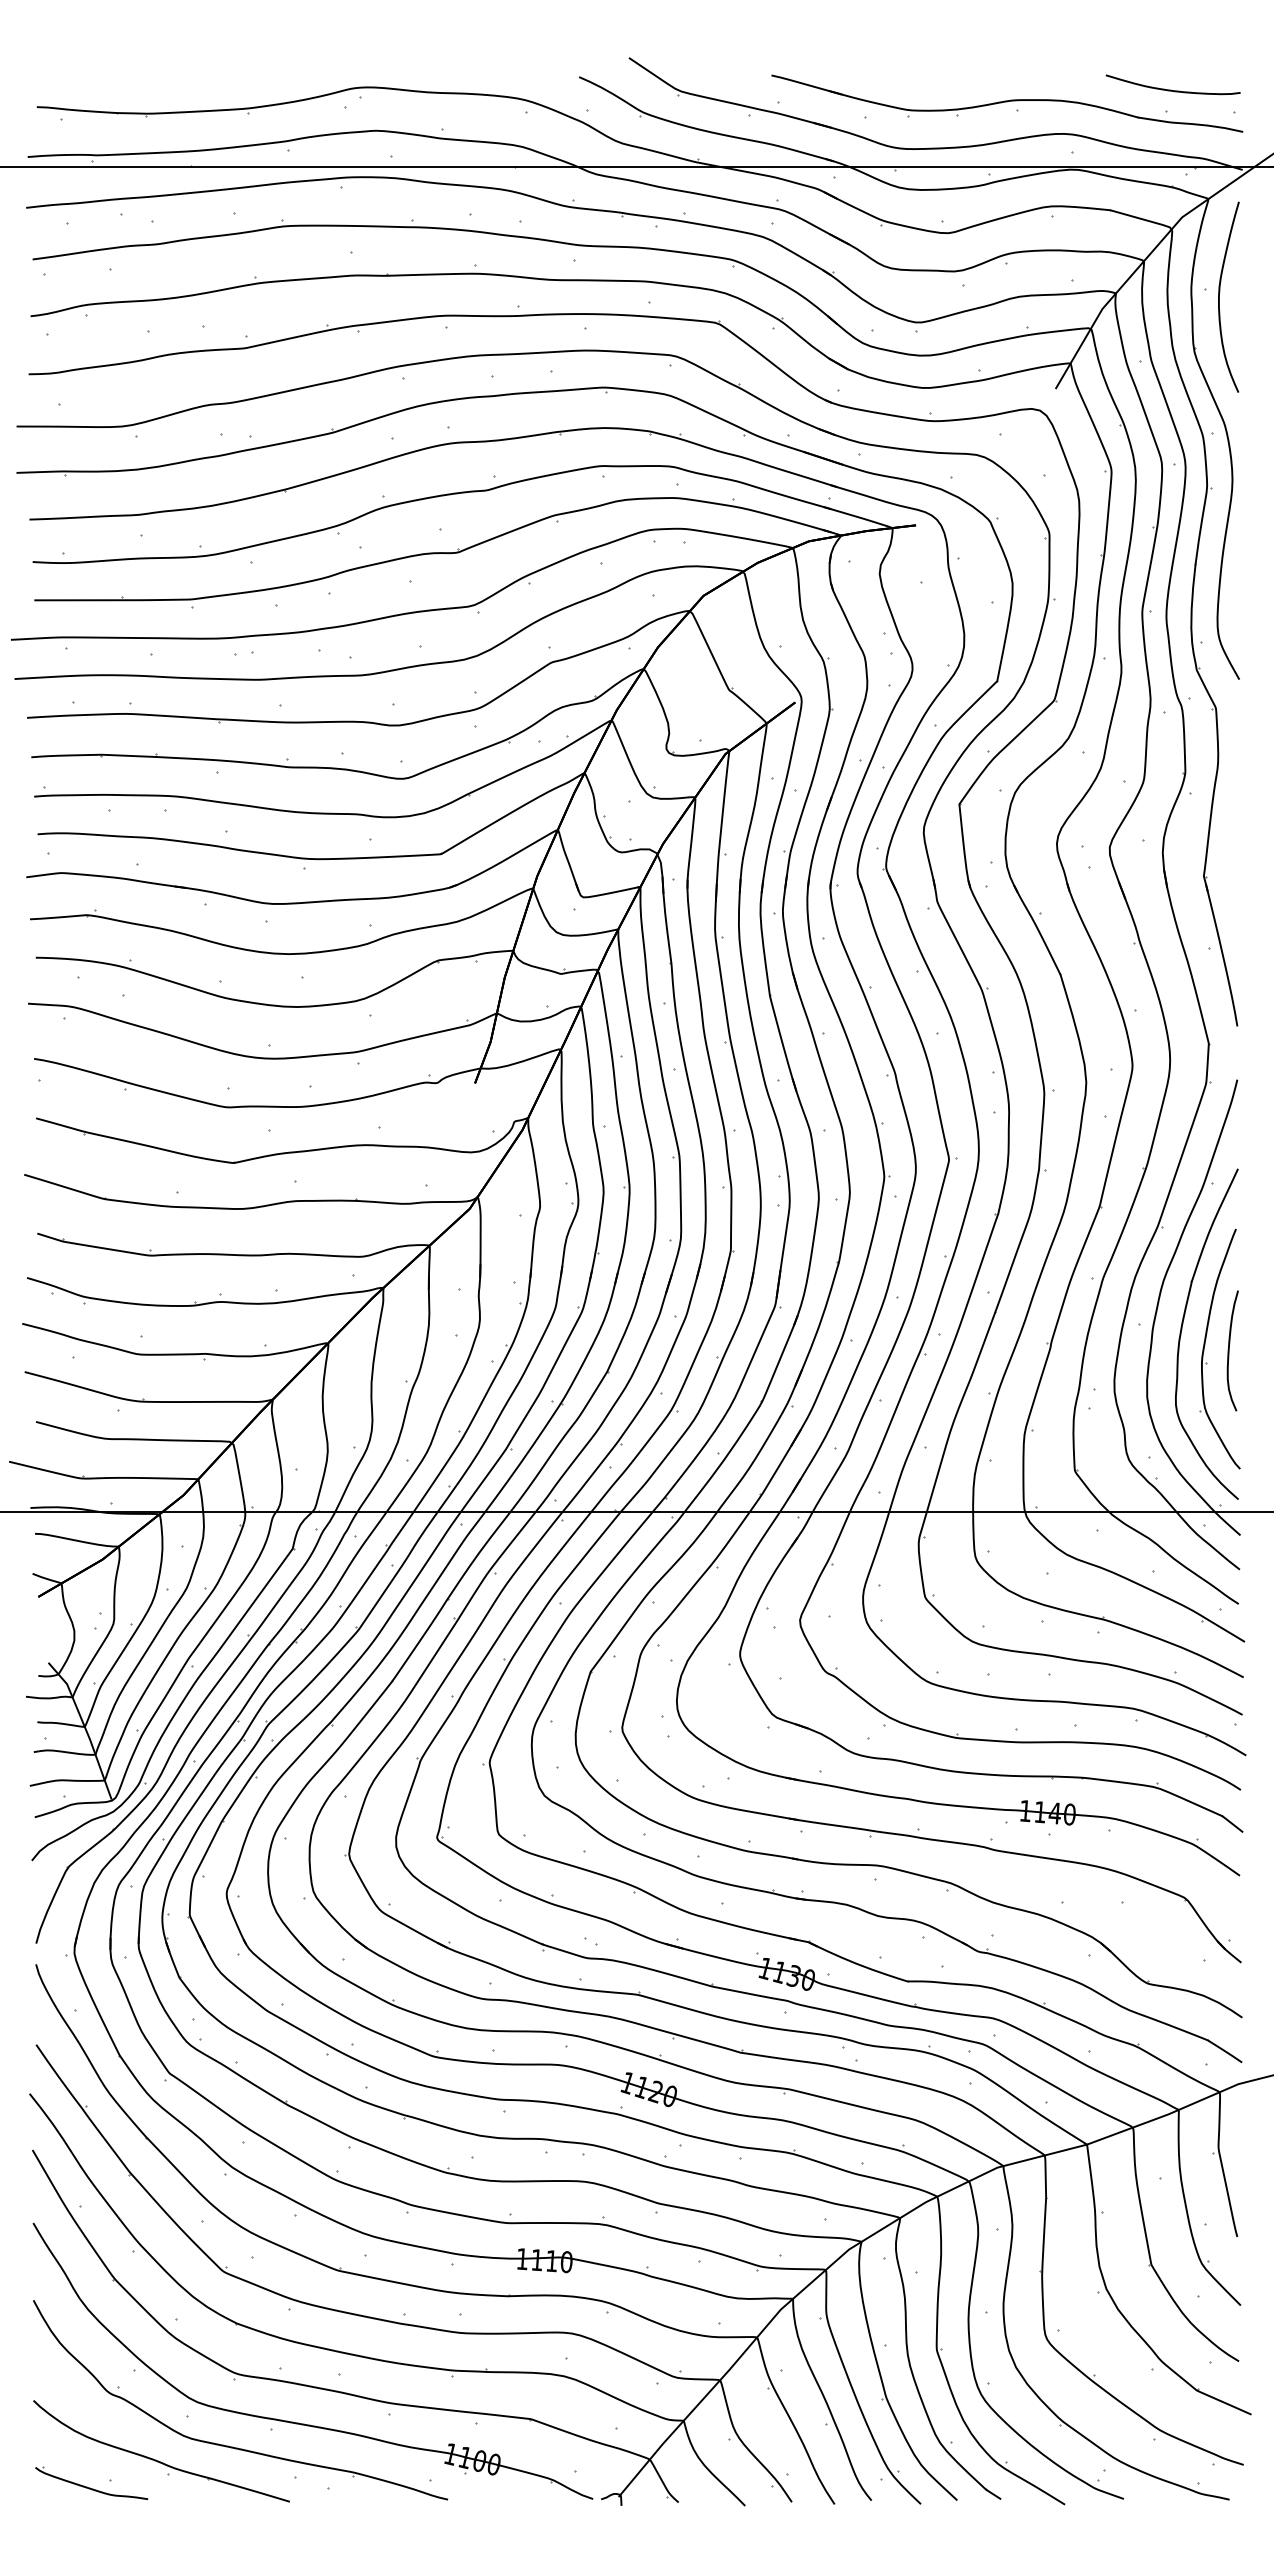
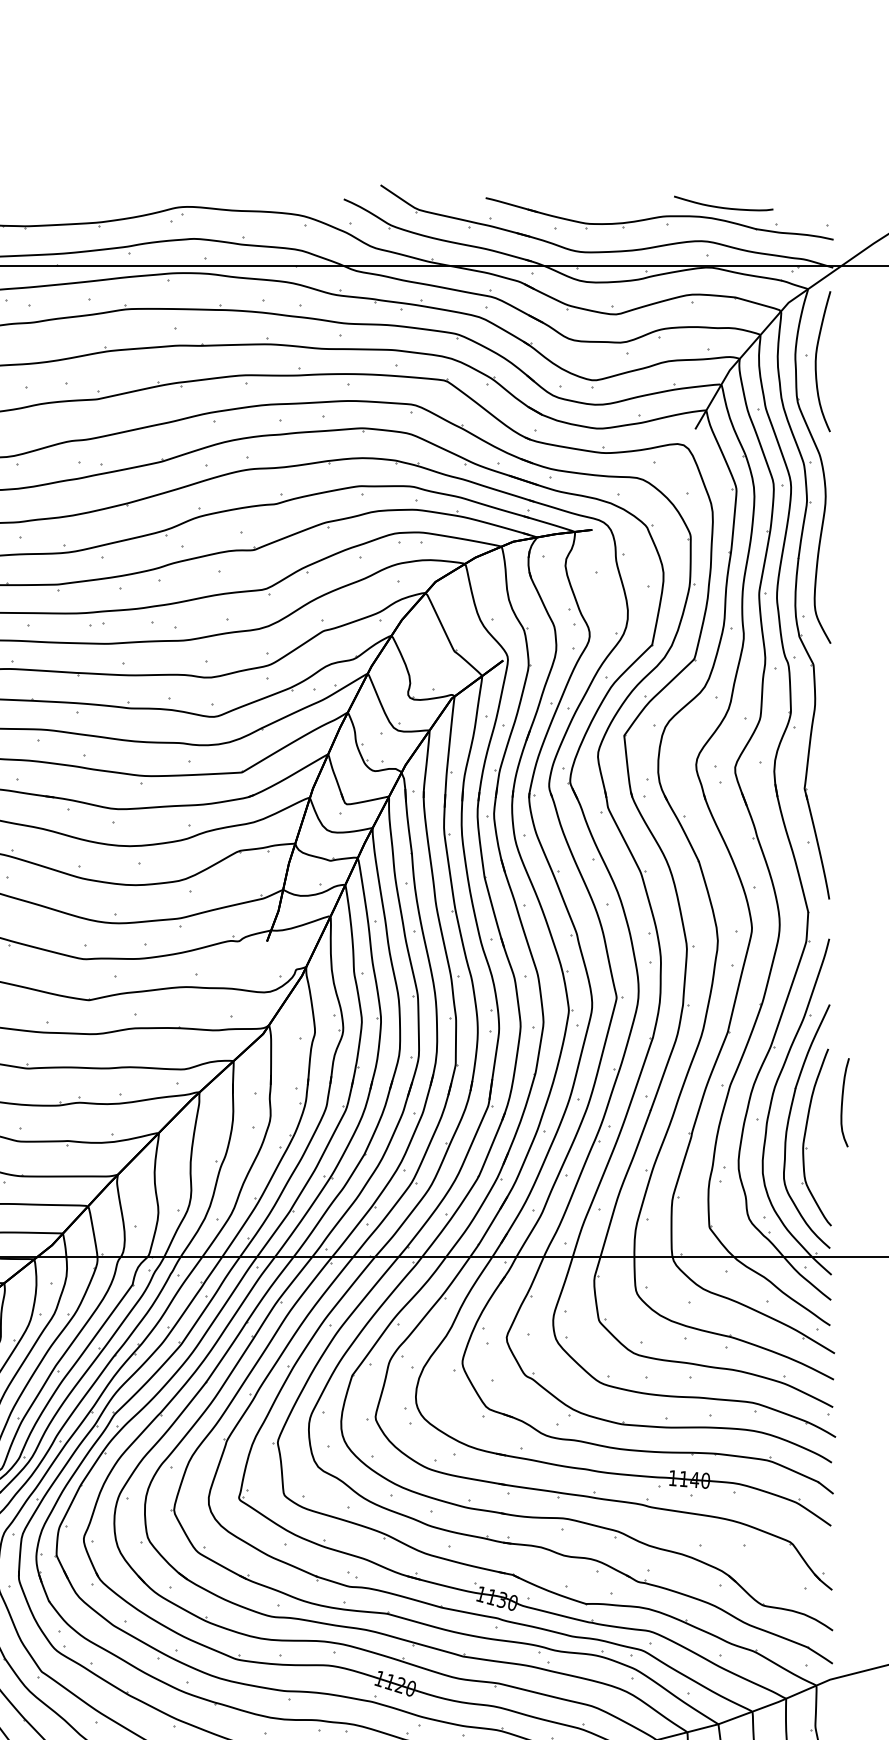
curve: (1171, 89) -> (722, 206), moved
curve: (1229, 1350) -> (842, 1102), moved

